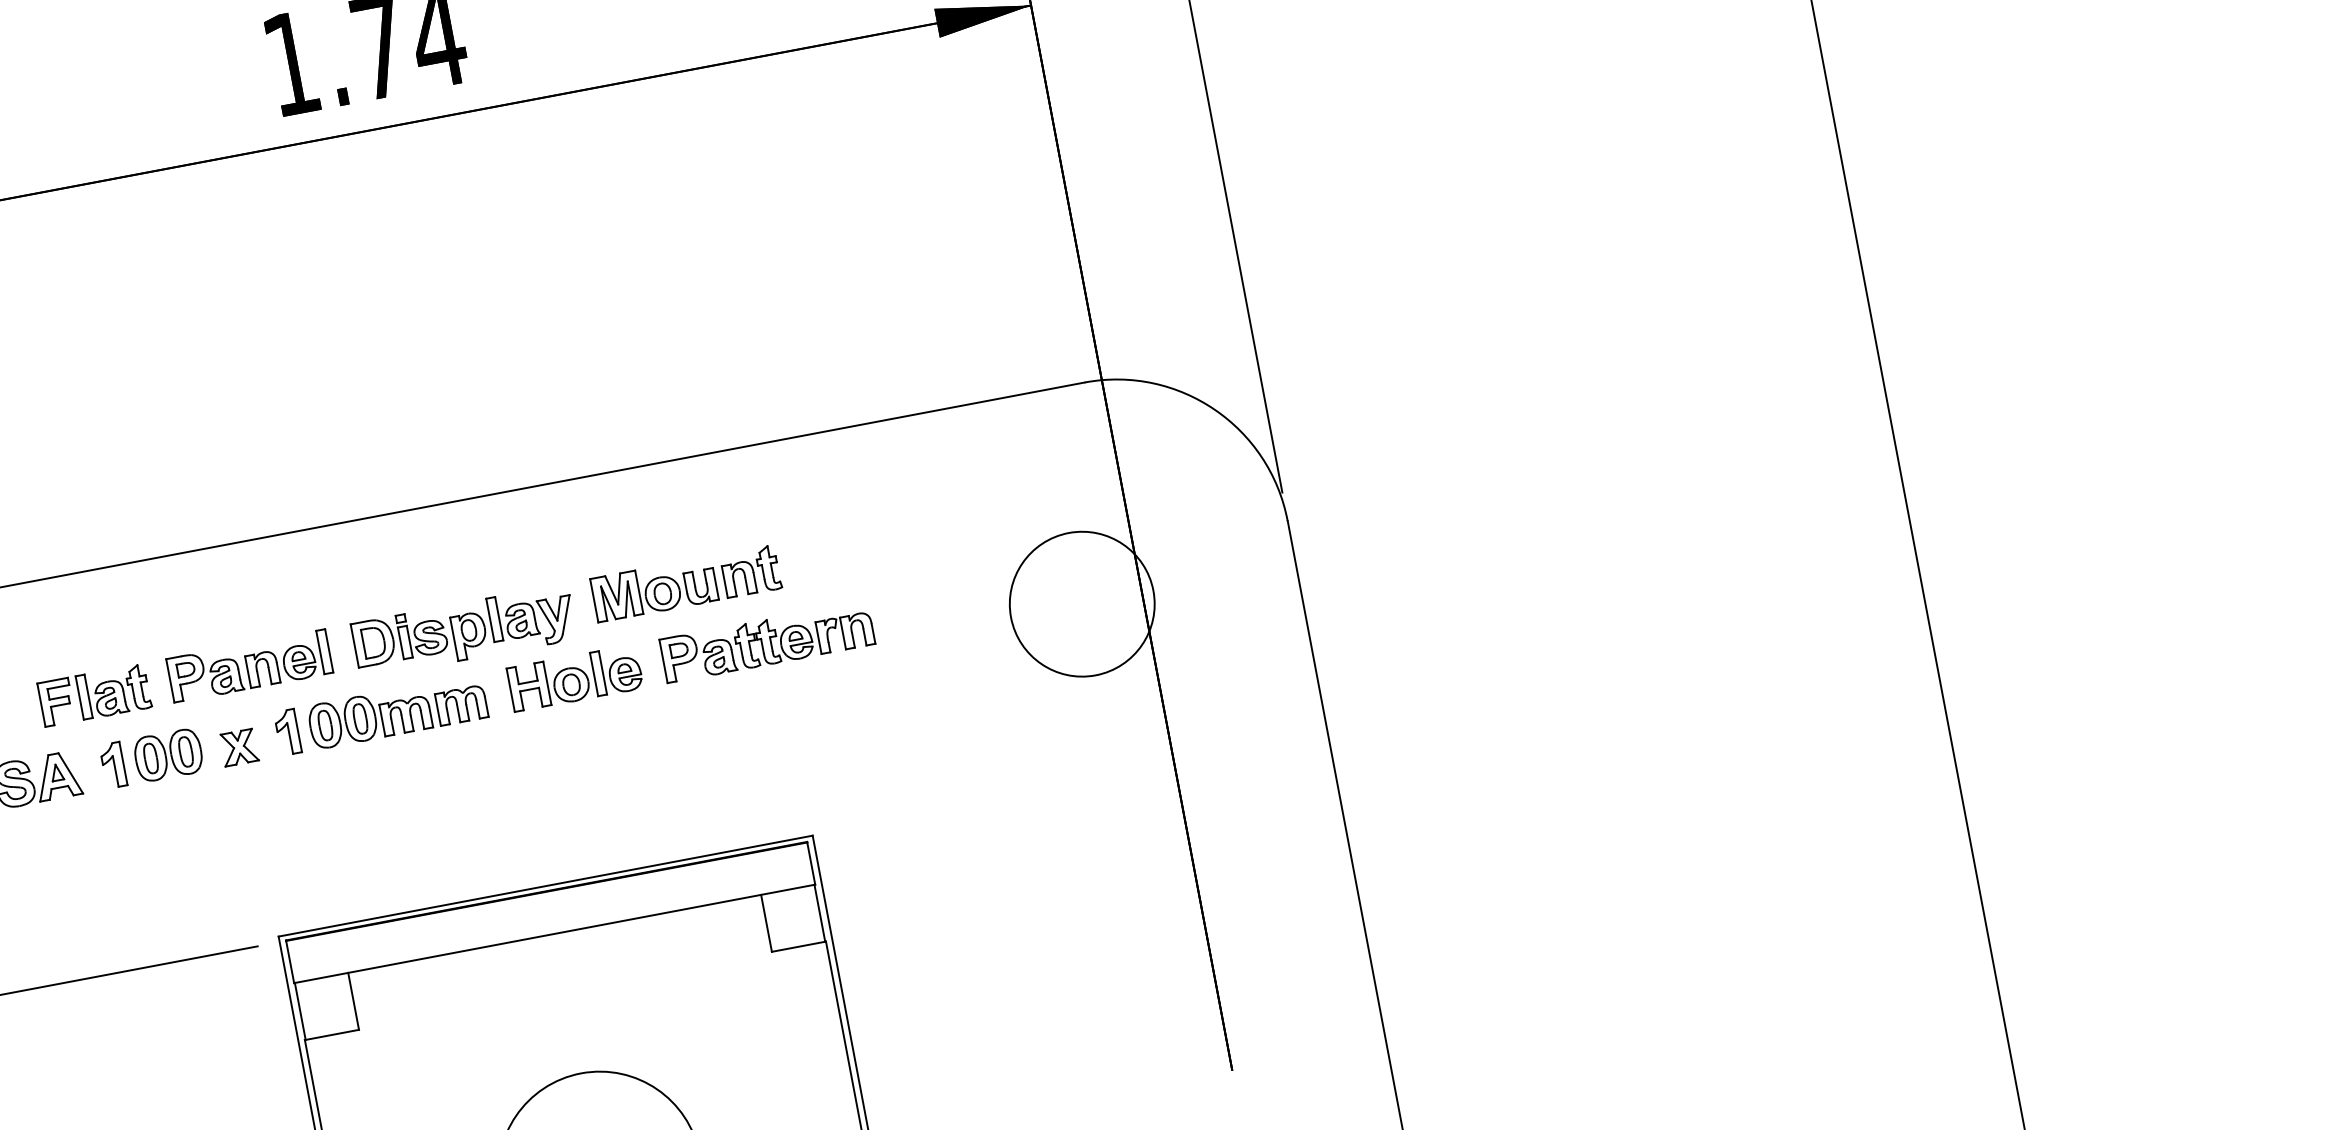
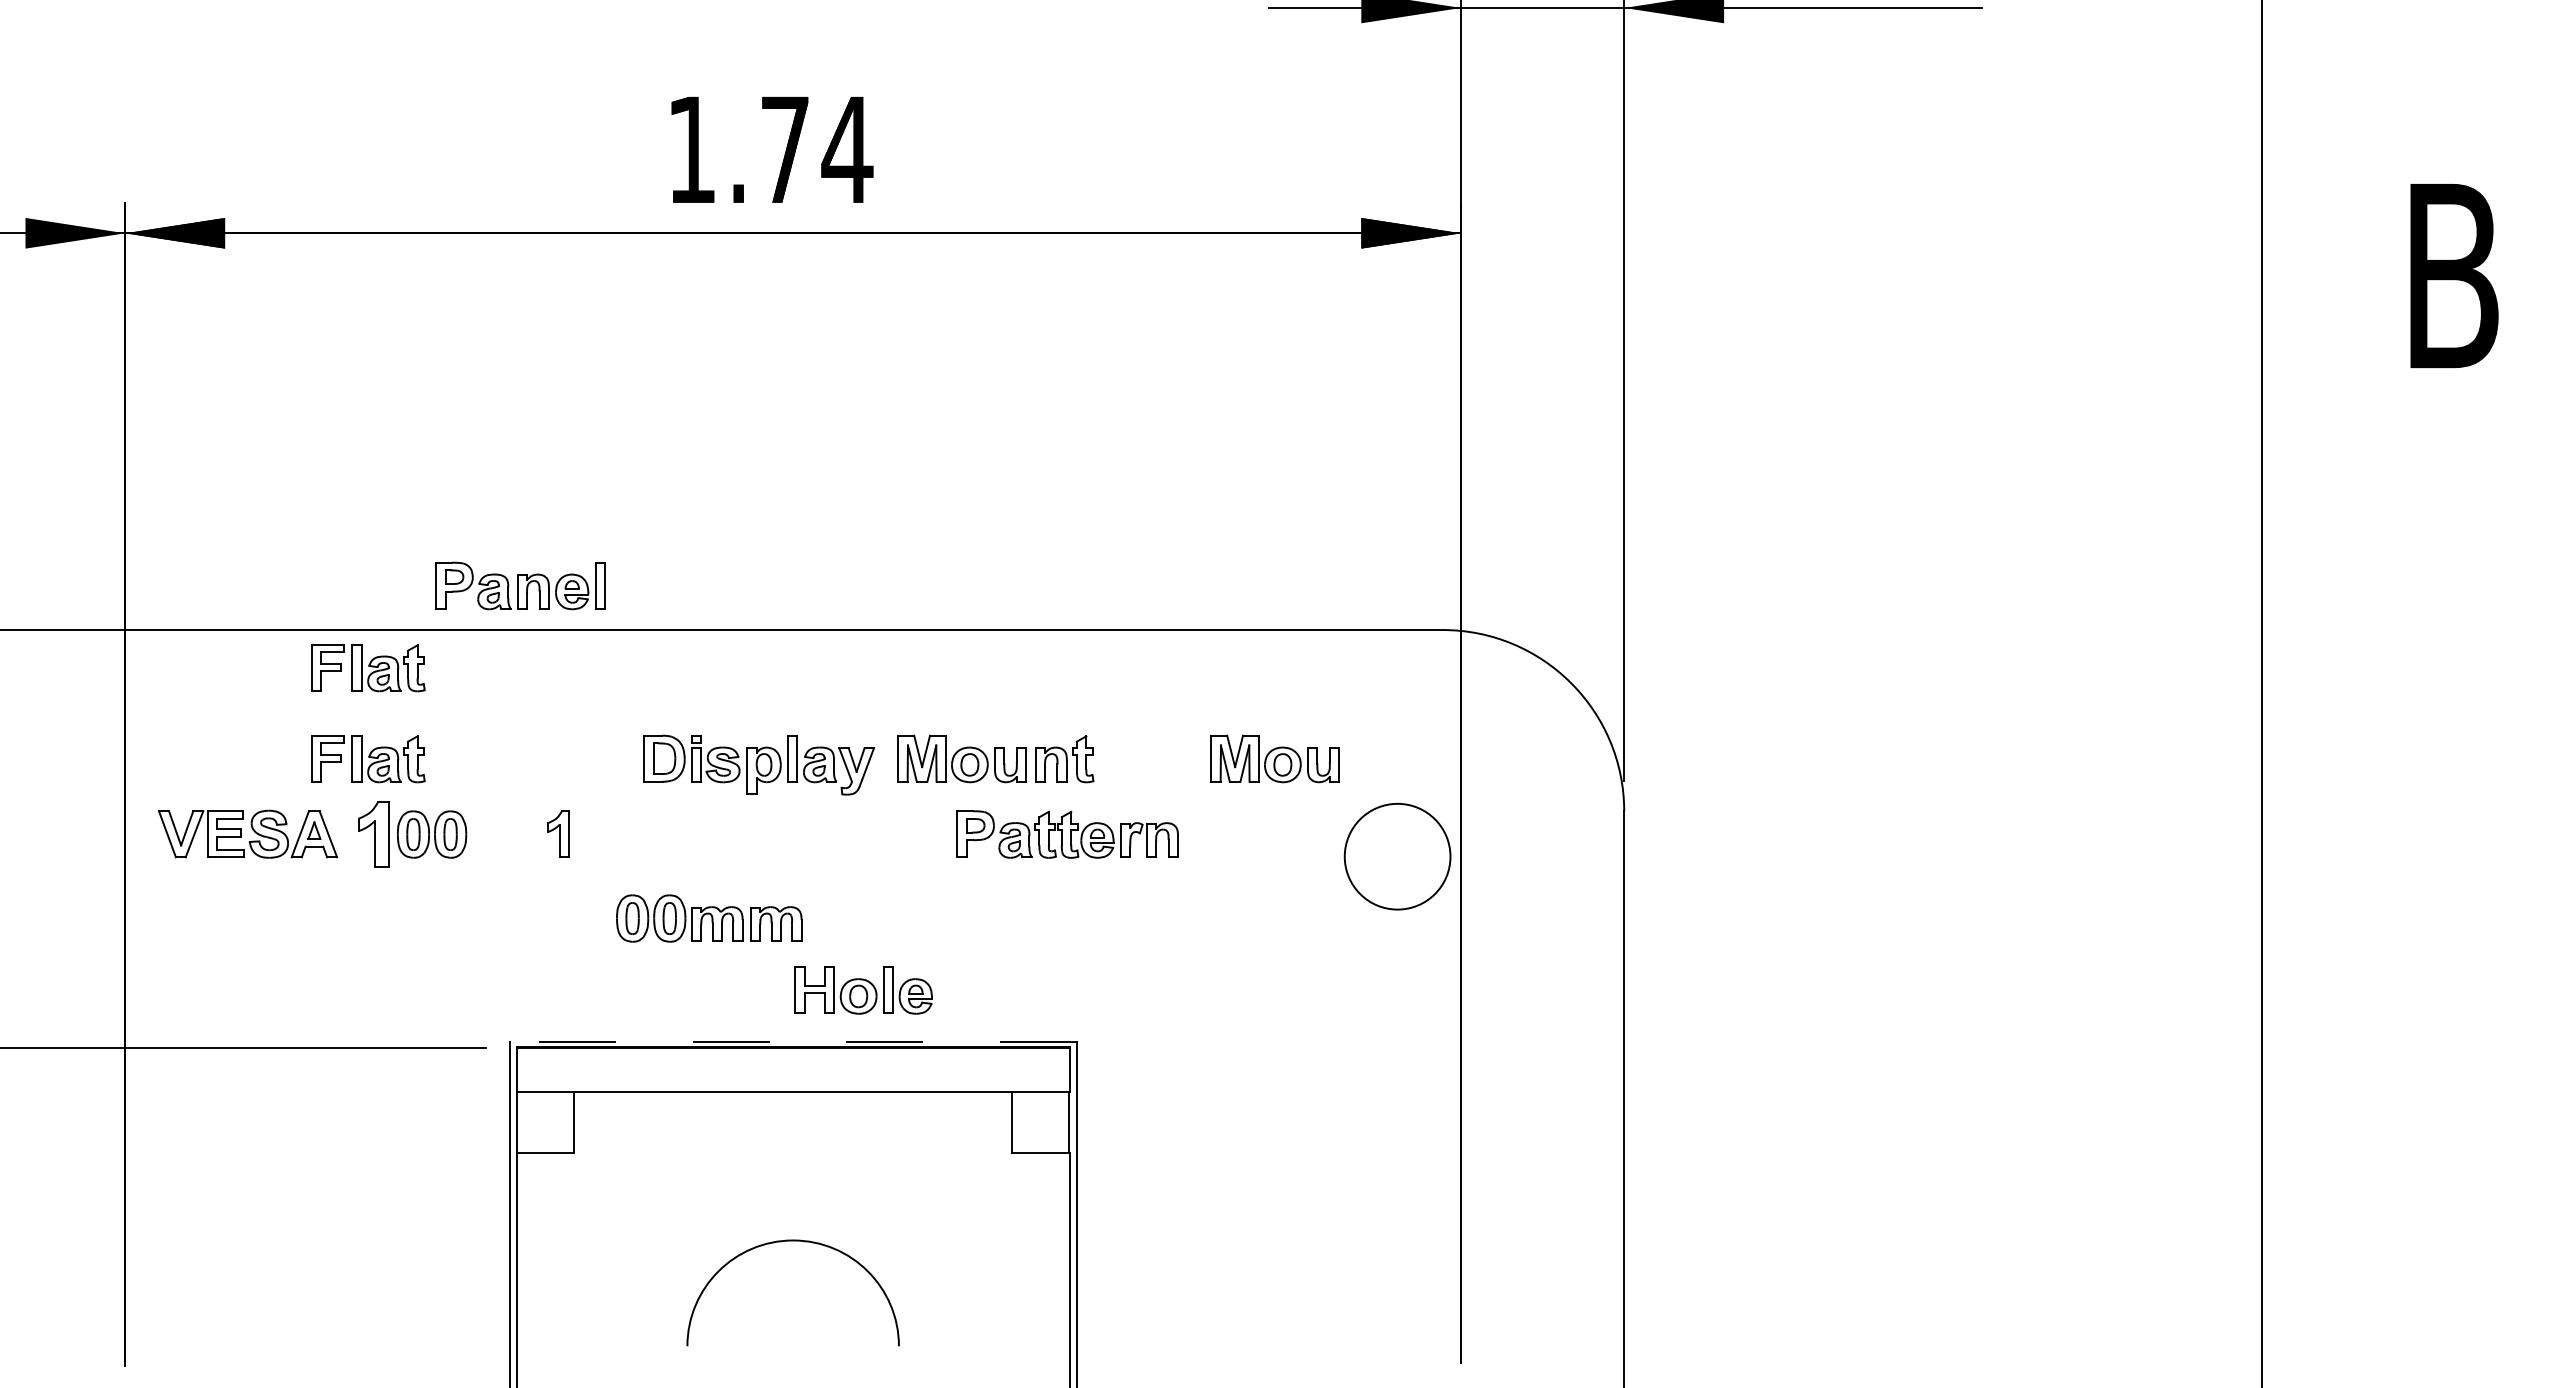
part: (948, 533) -> (1274, 758), added
circle: (1082, 604) -> (1397, 856), size x0.7
part: (79, 610) -> (368, 668), added
part: (249, 665) -> (520, 585), moved
part: (575, 678) -> (863, 990), moved
part: (397, 711) -> (709, 918), moved
part: (238, 747) -> (505, 840), removed
part: (113, 764) -> (373, 833), size x1.4
line: (544, 886) -> (792, 1041), solid -> dashed

